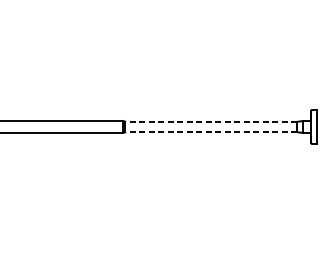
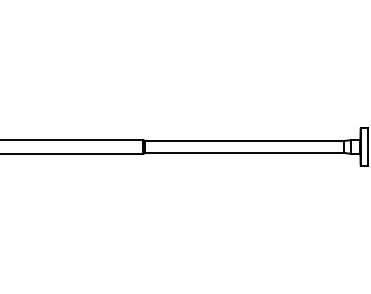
line: (210, 122) -> (244, 141), dashed -> solid
line: (210, 131) -> (244, 152), dashed -> solid

